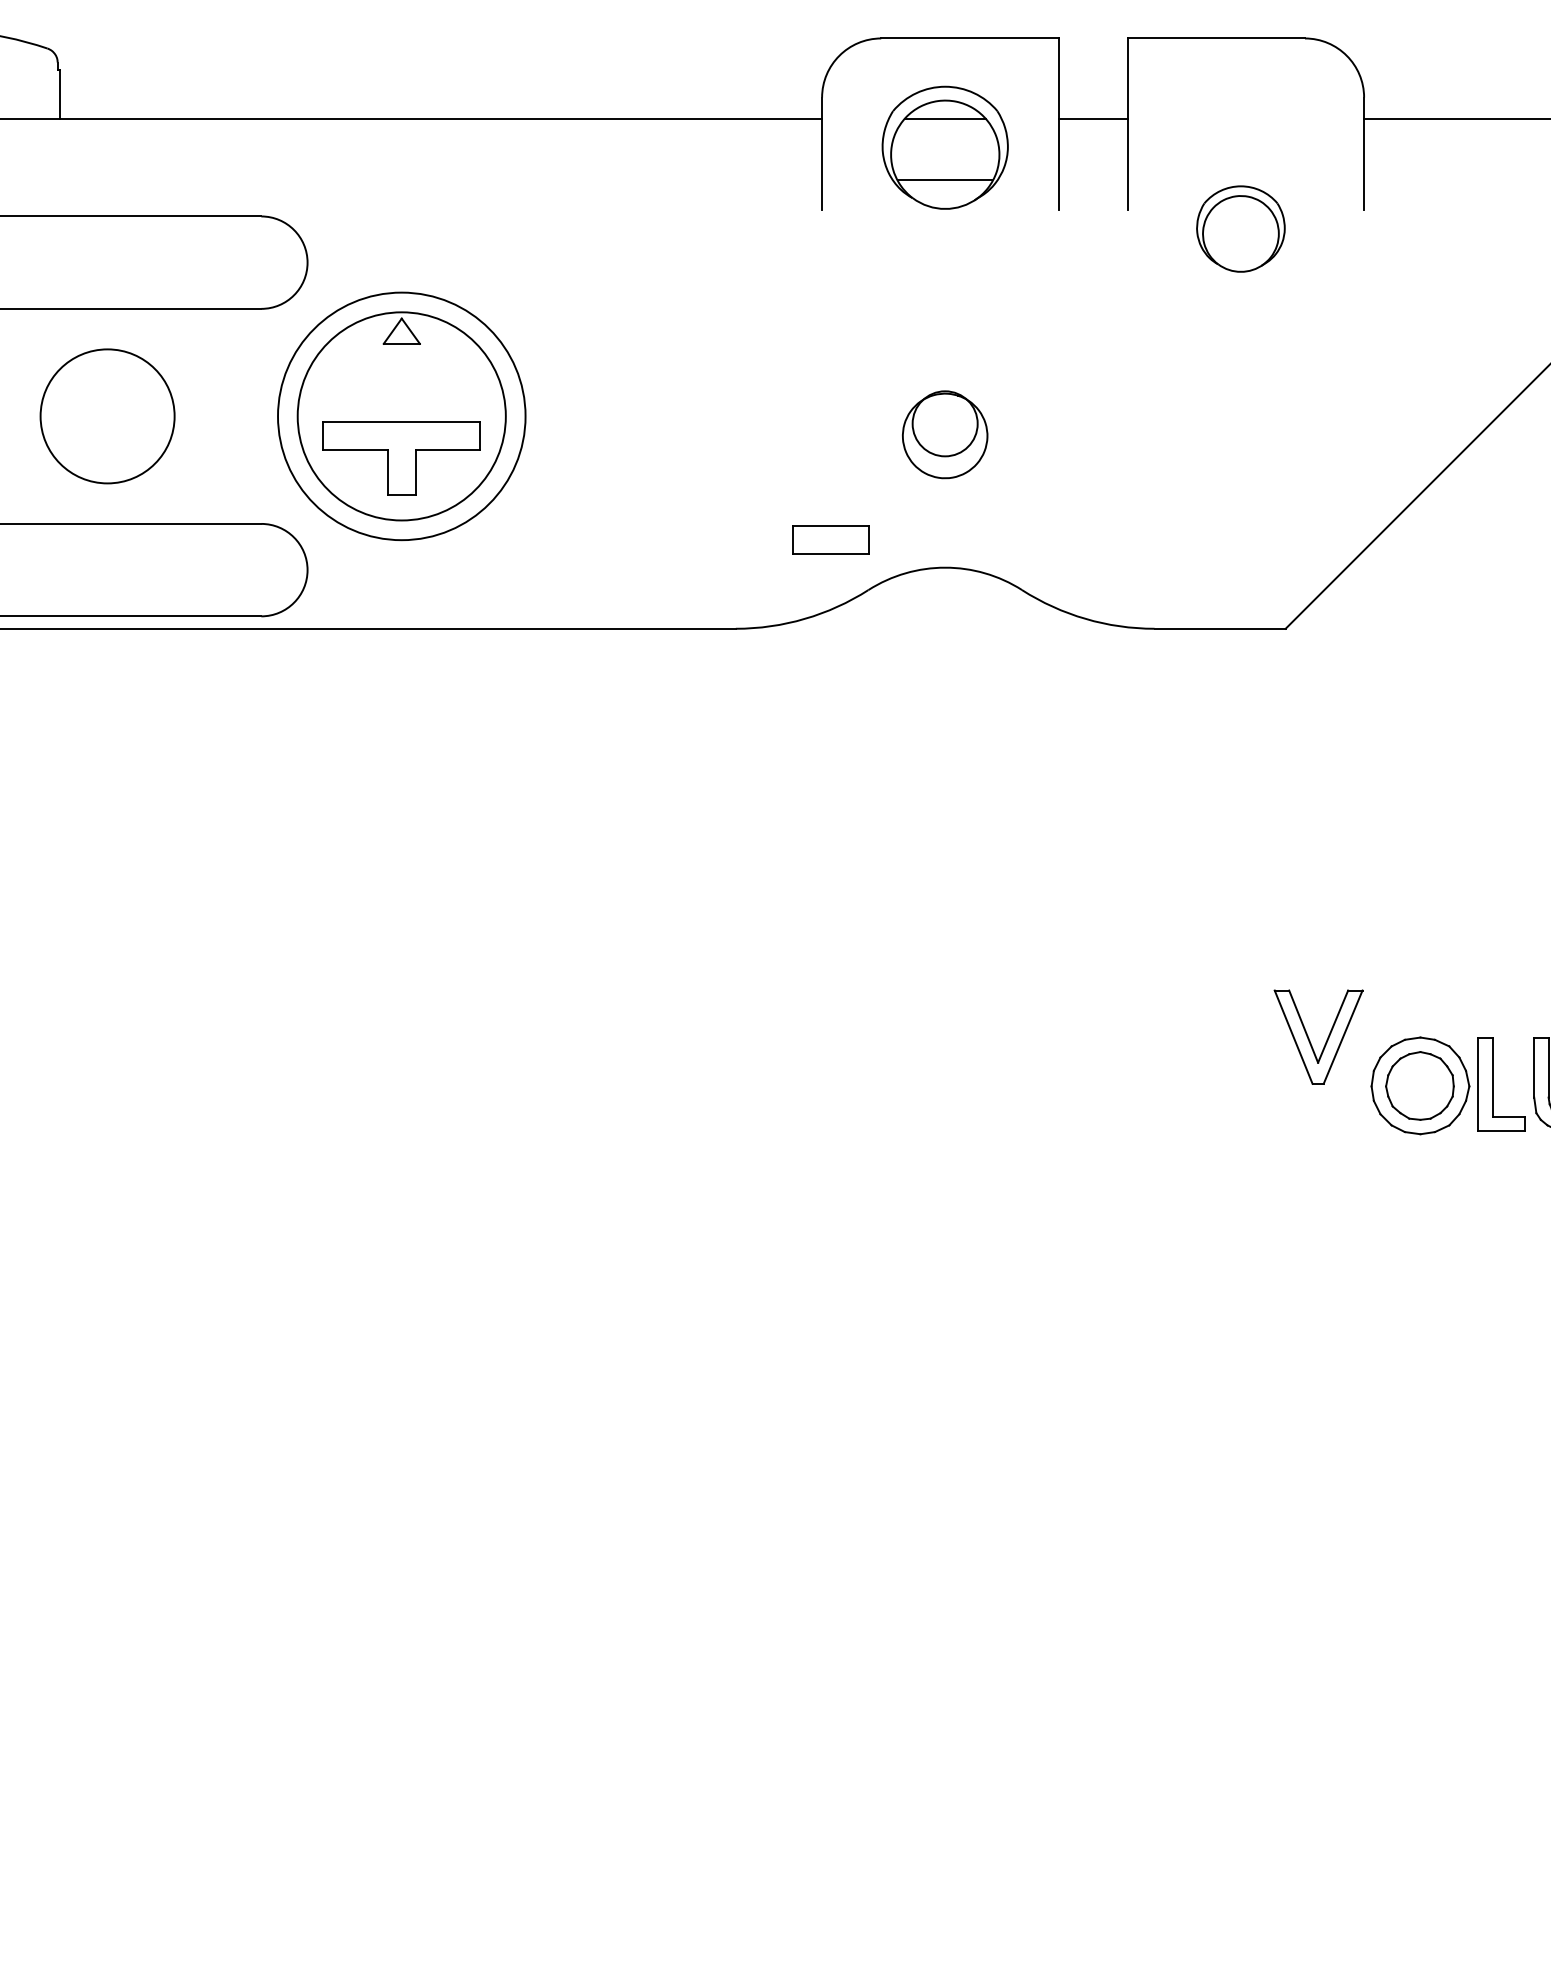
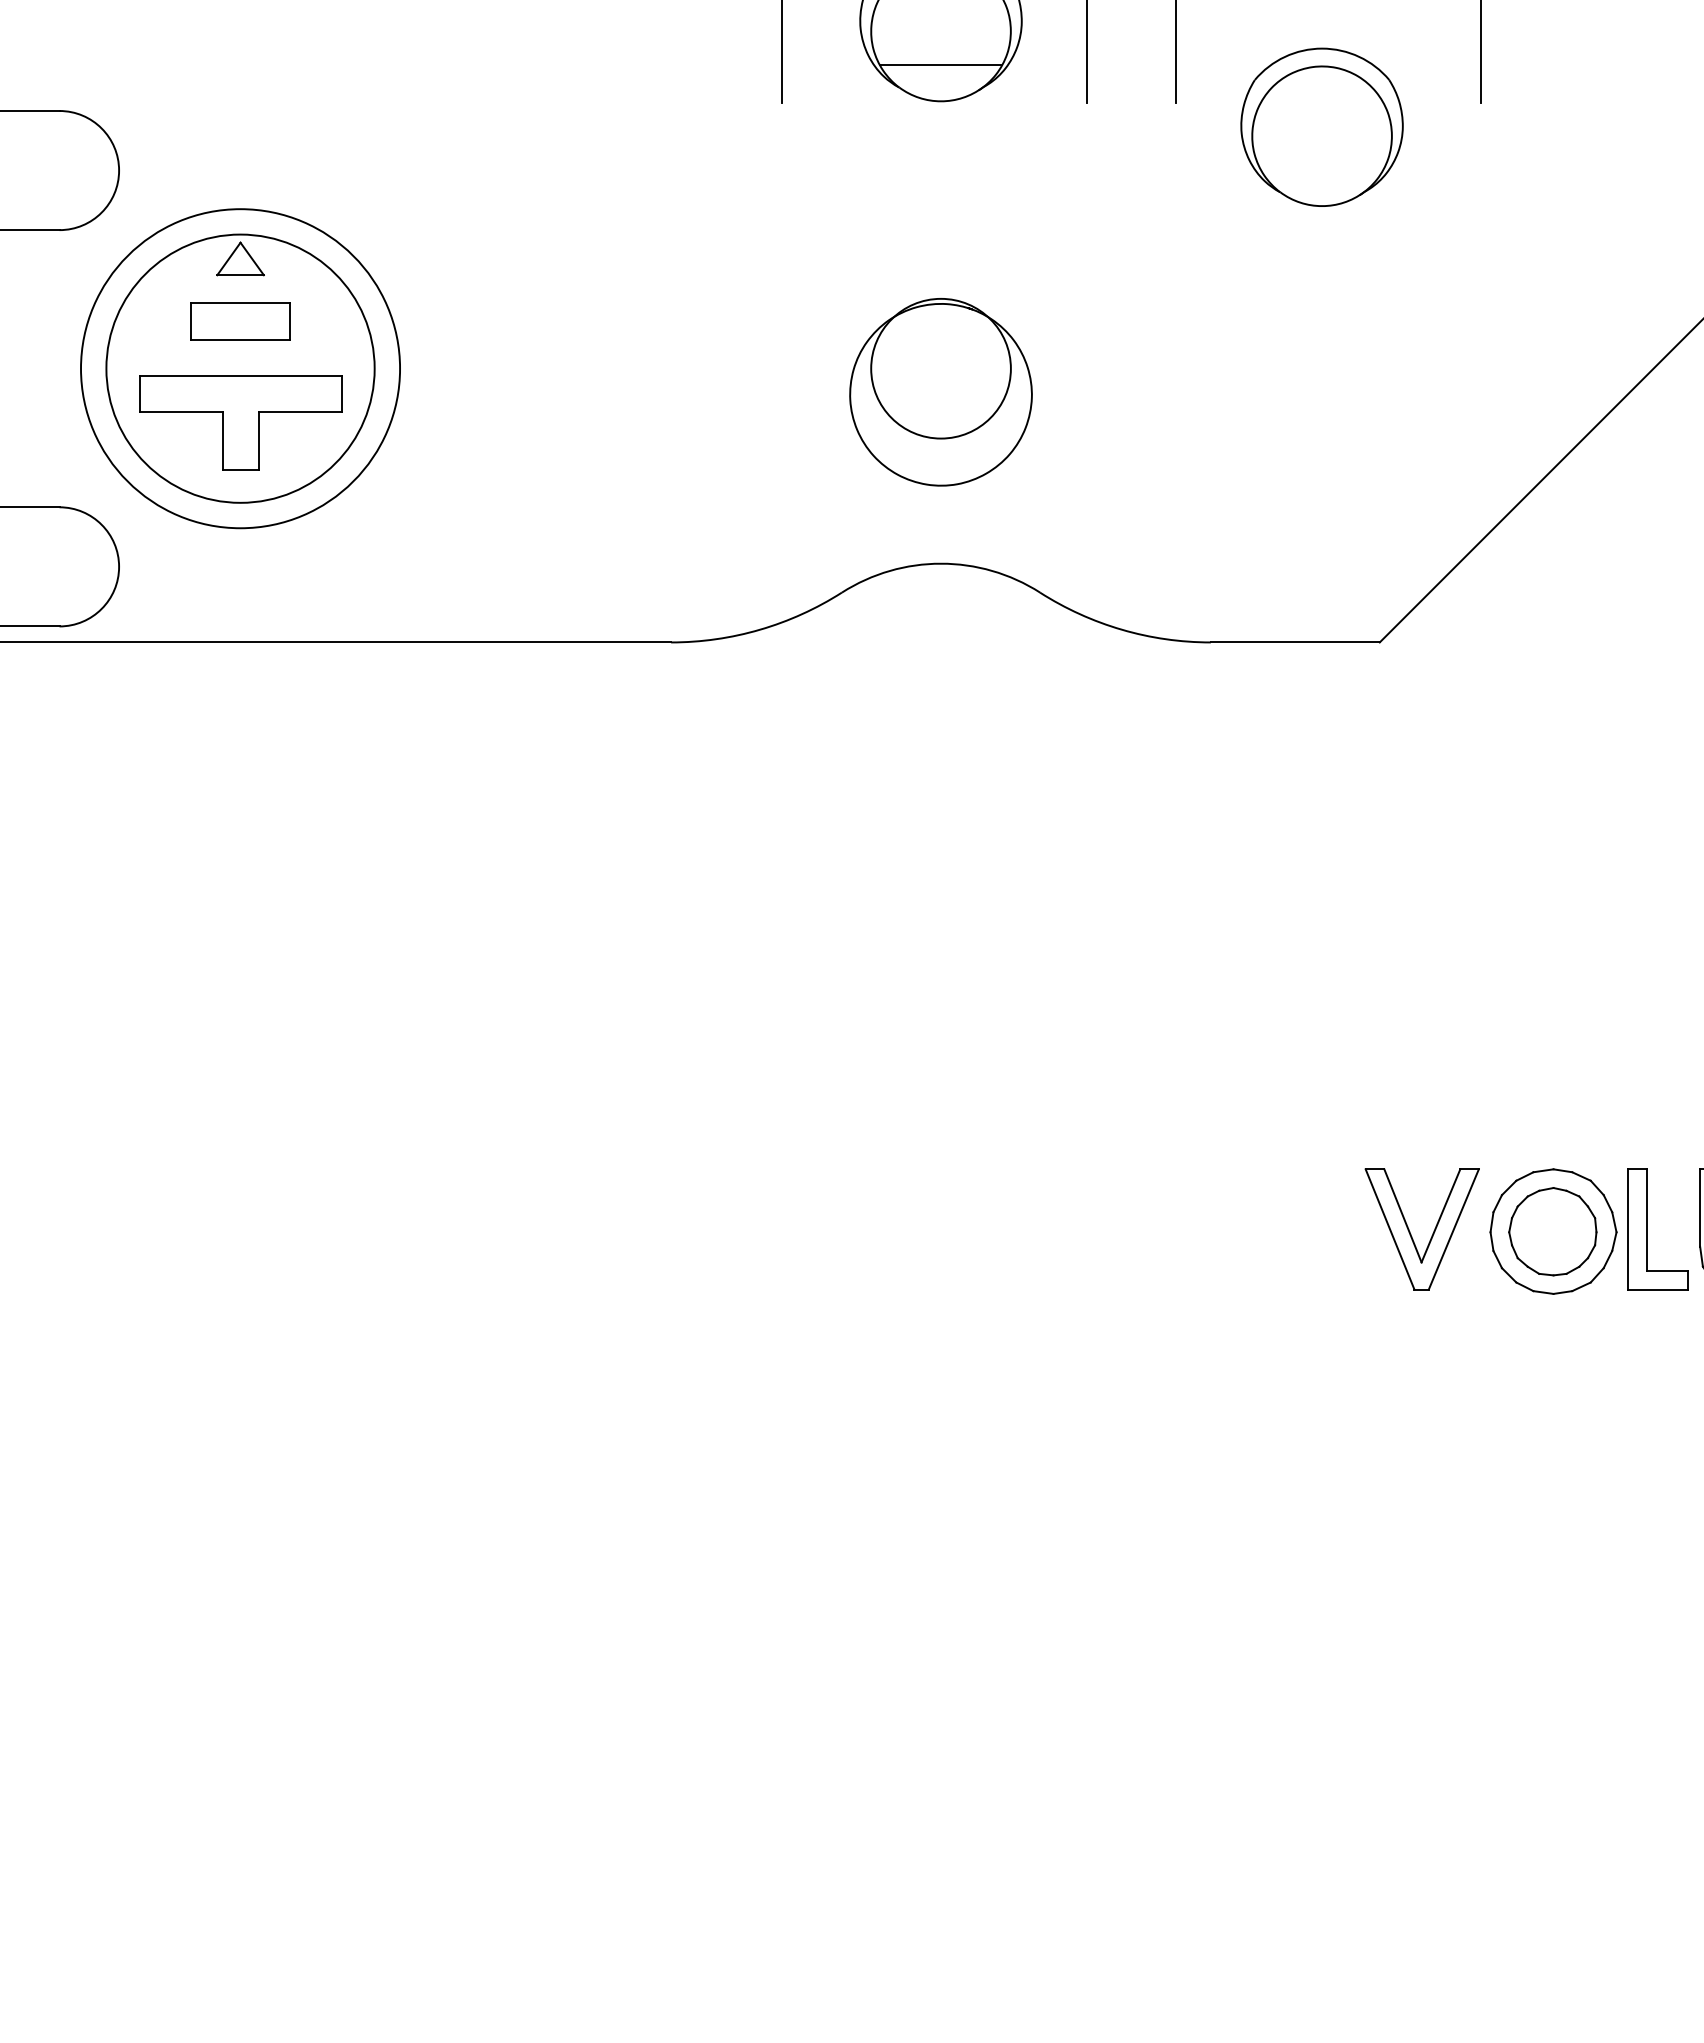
part: (1240, 228) -> (1321, 126), size x1.43
part: (944, 434) -> (940, 392), size x1.67
part: (830, 539) -> (240, 321), moved
part: (1326, 1039) -> (1432, 1232), moved

